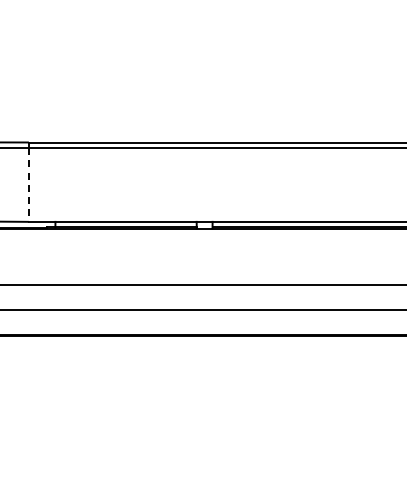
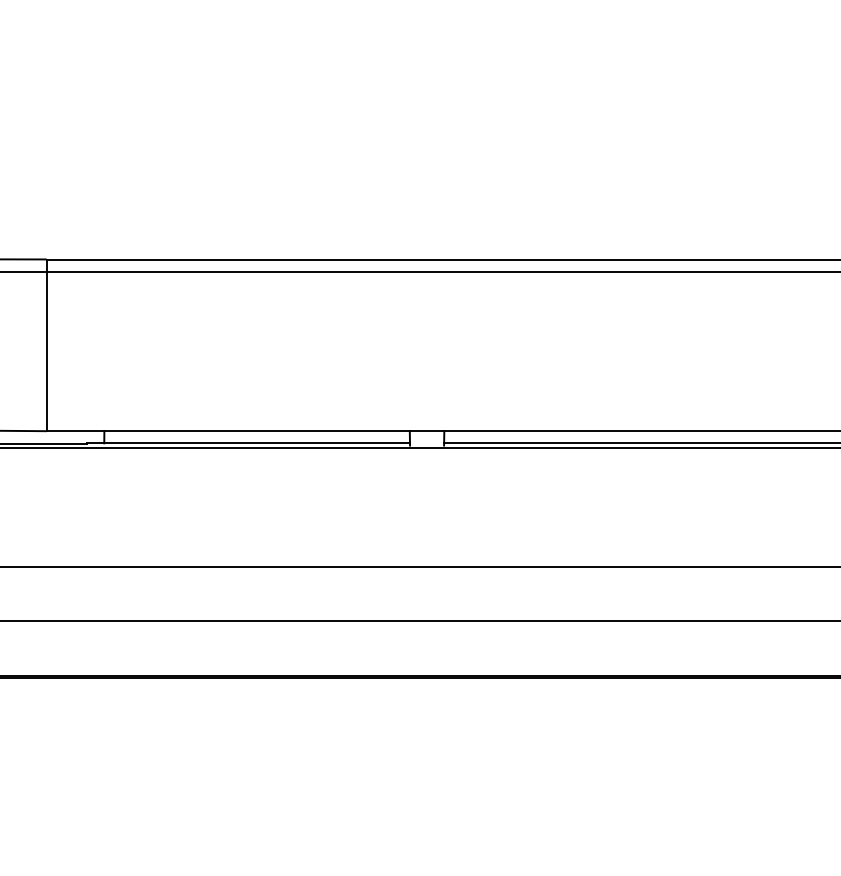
line: (28, 185) -> (46, 352), dashed -> solid

